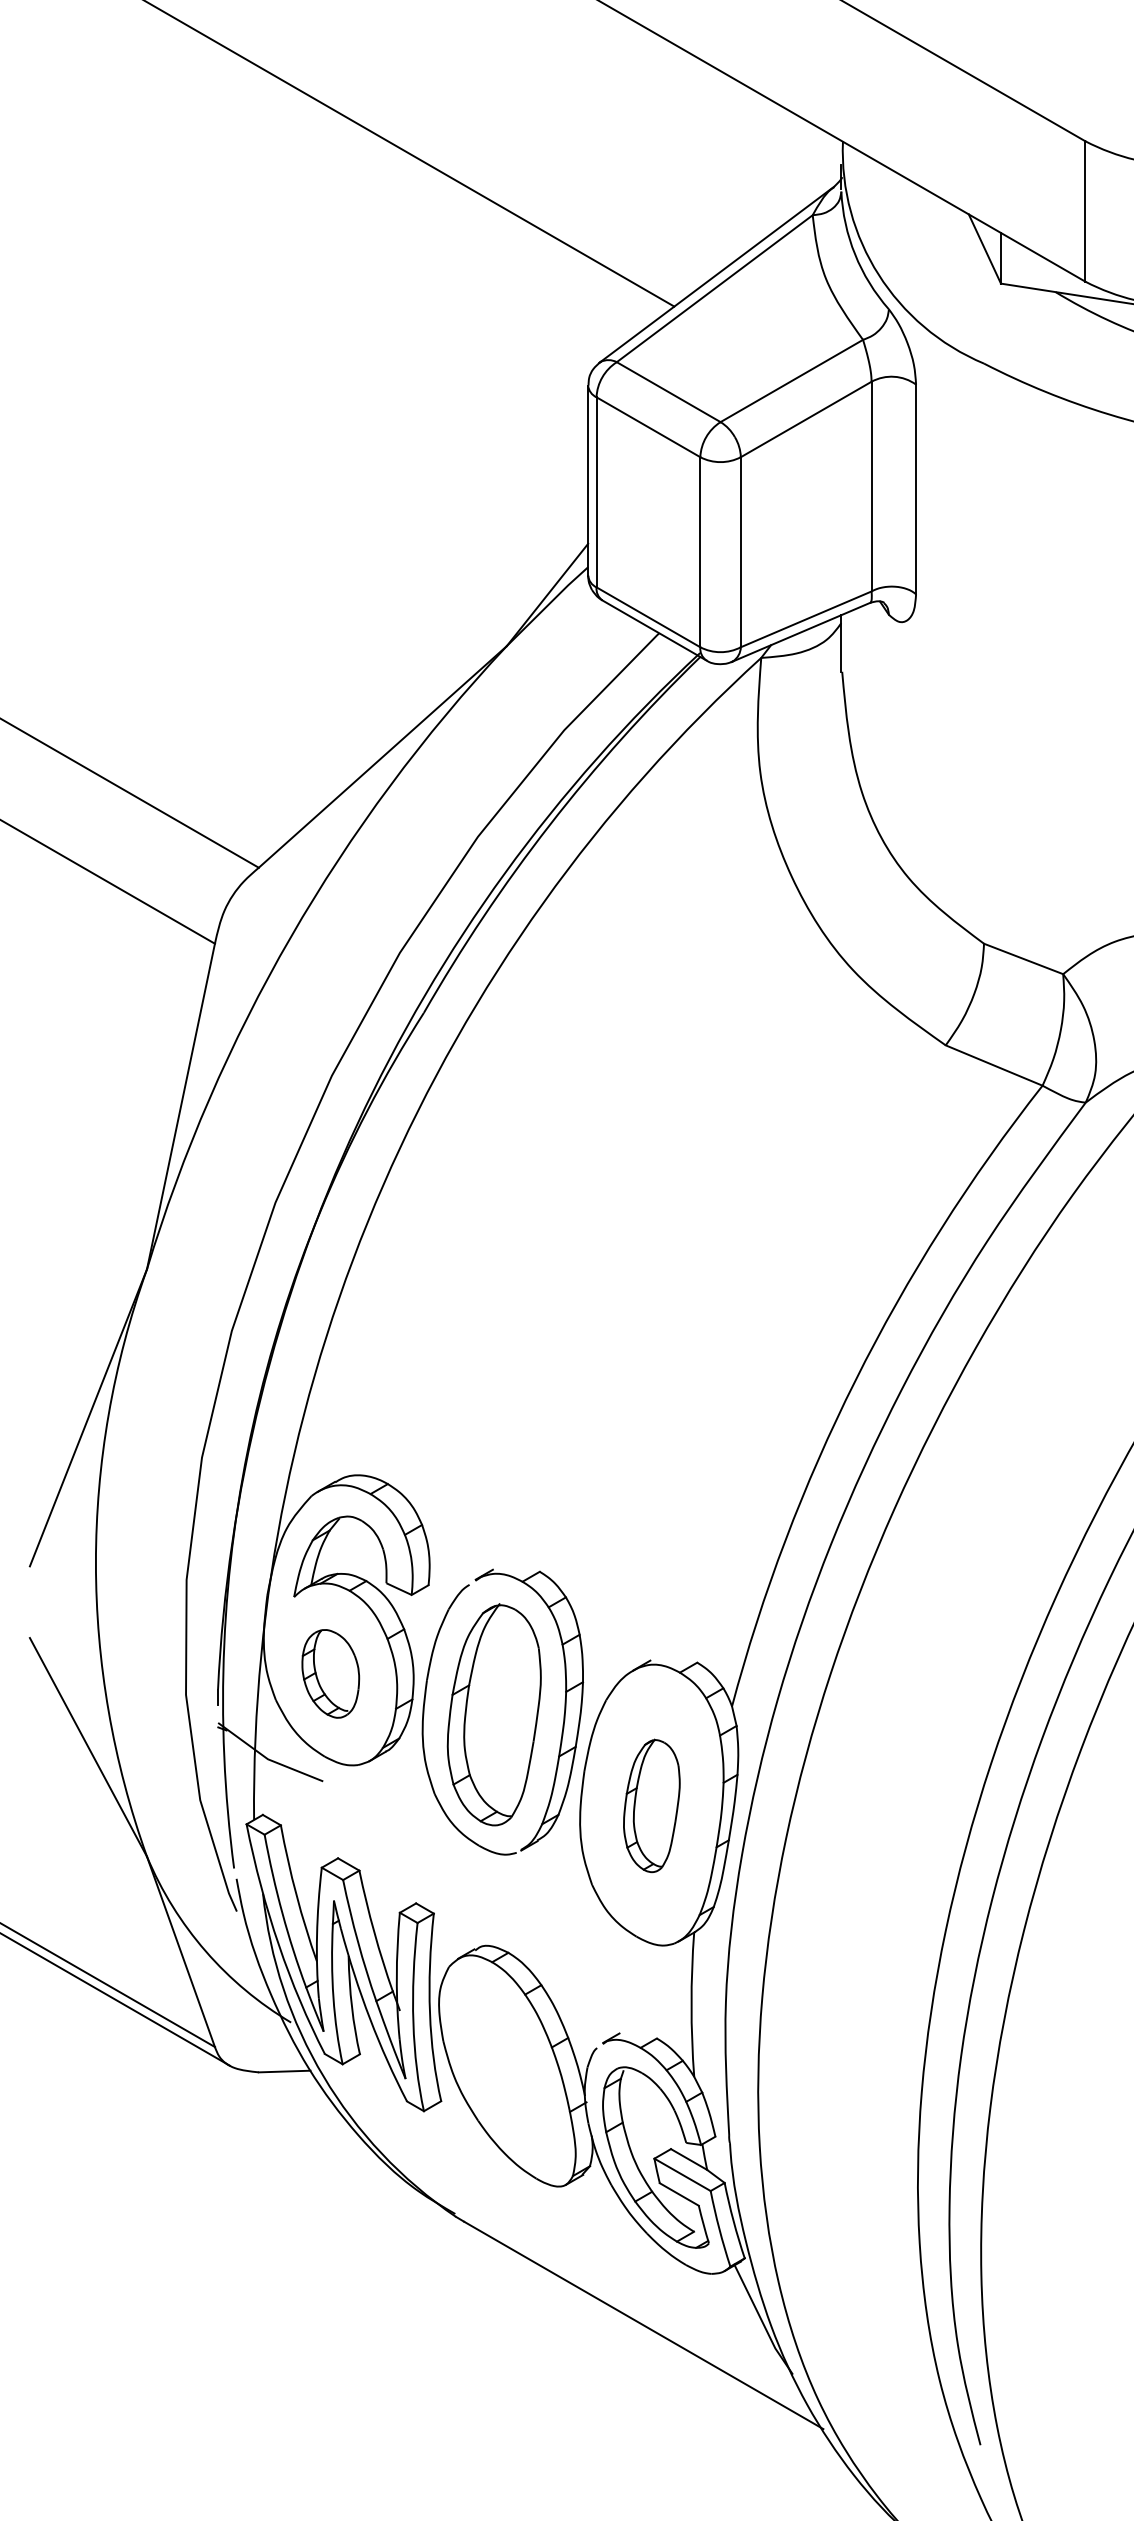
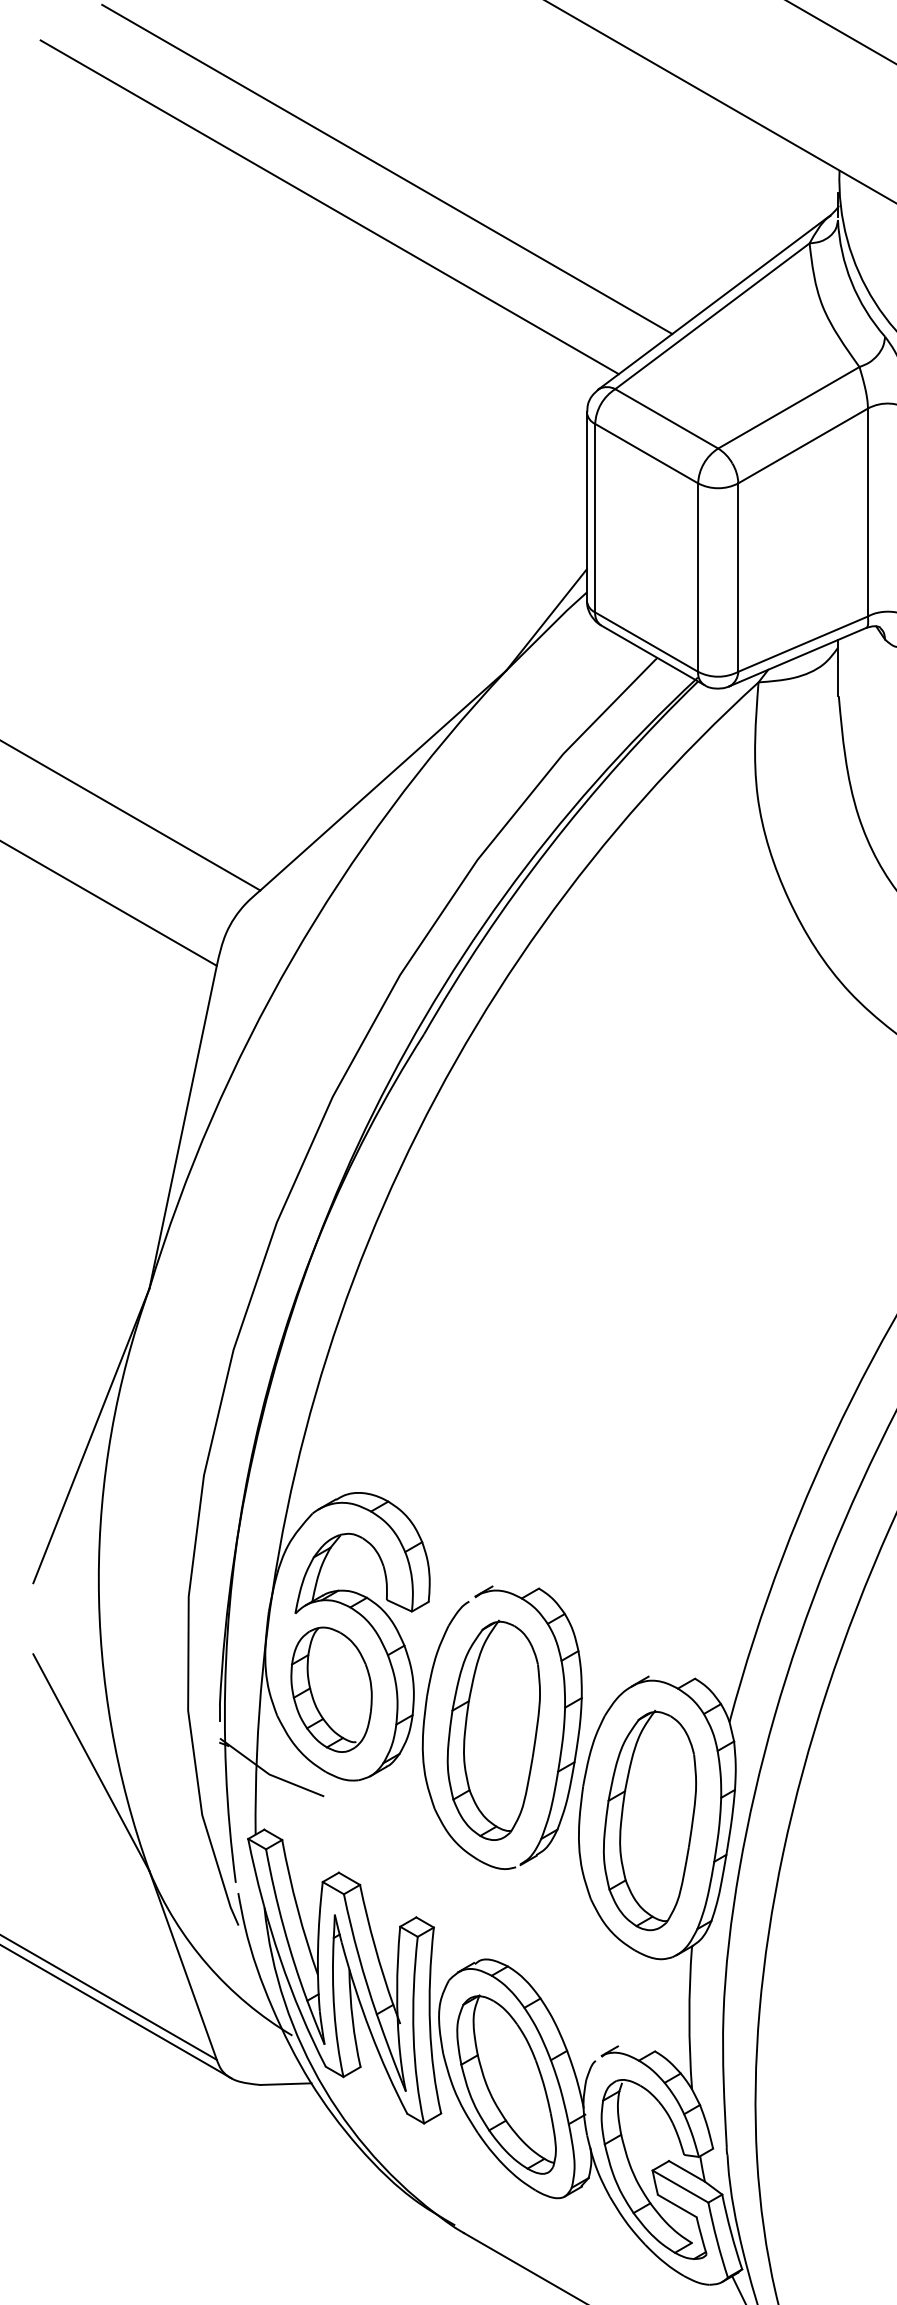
line: (328, 178) -> (329, 207), added
part: (330, 1673) -> (331, 1689), size x1.43
part: (651, 1805) -> (649, 1820), size x1.67
part: (506, 2071) -> (505, 2084), added

